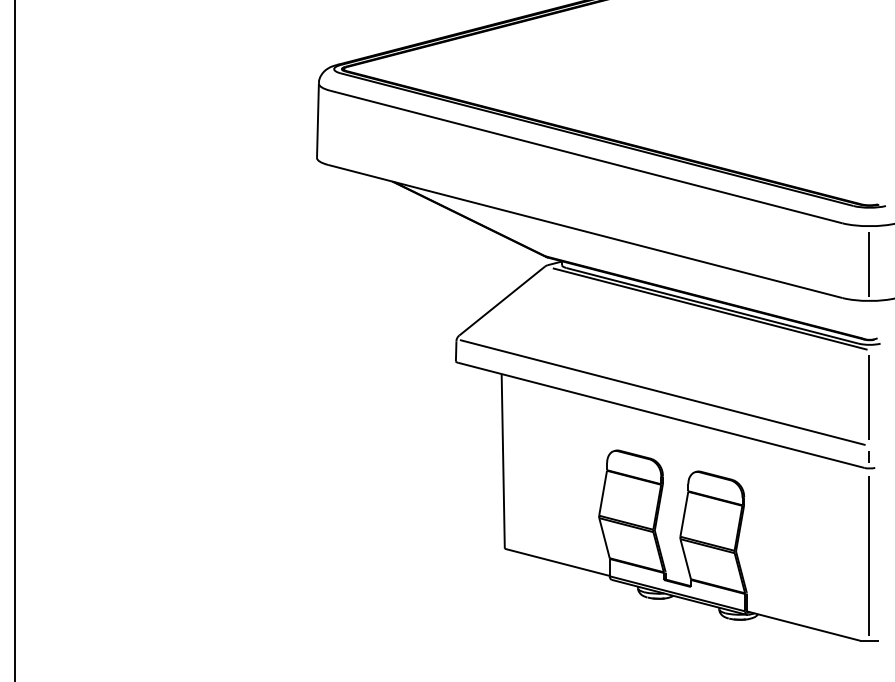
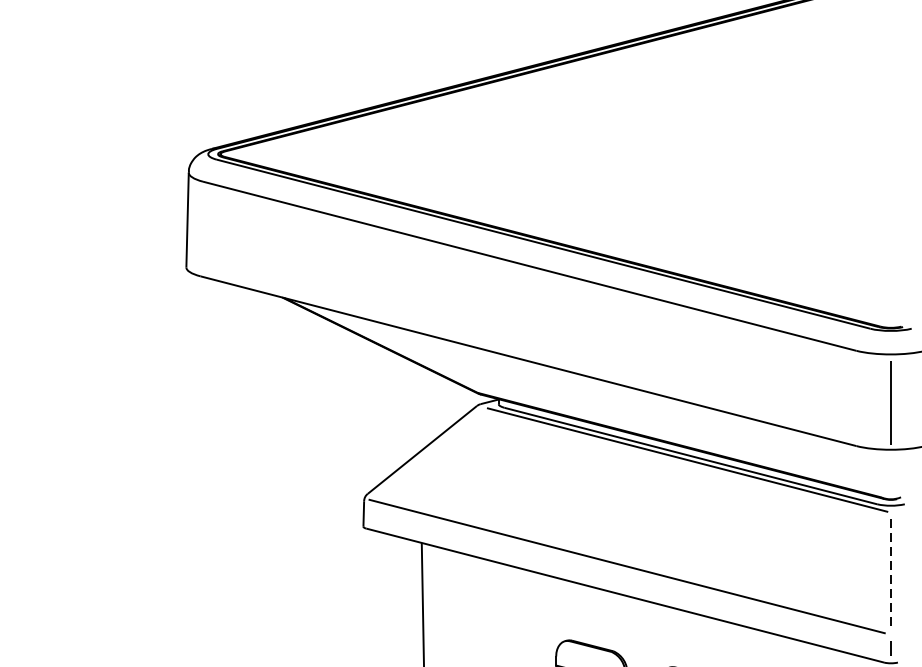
line: (869, 397) -> (890, 572), solid -> dashed

